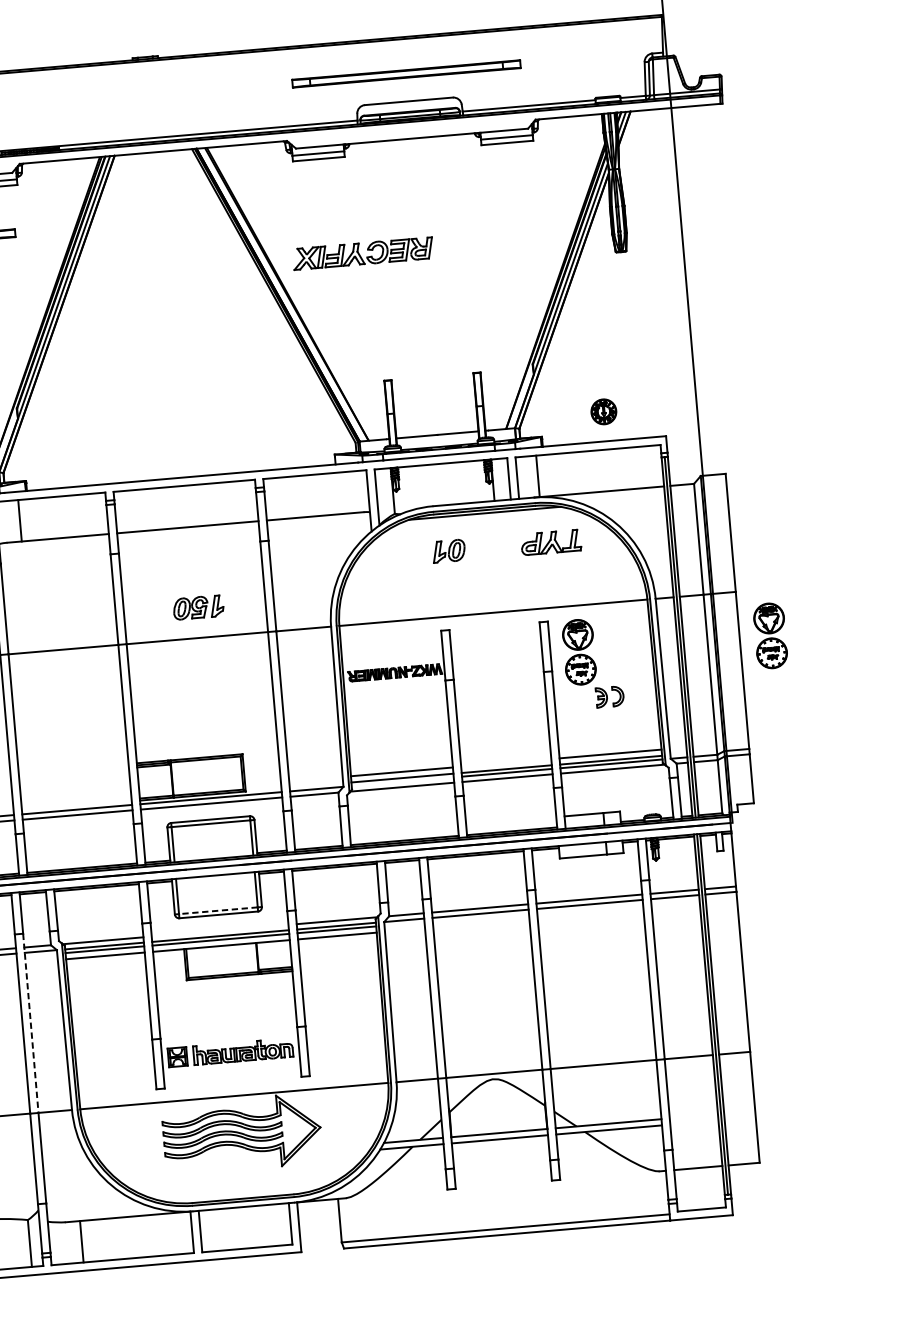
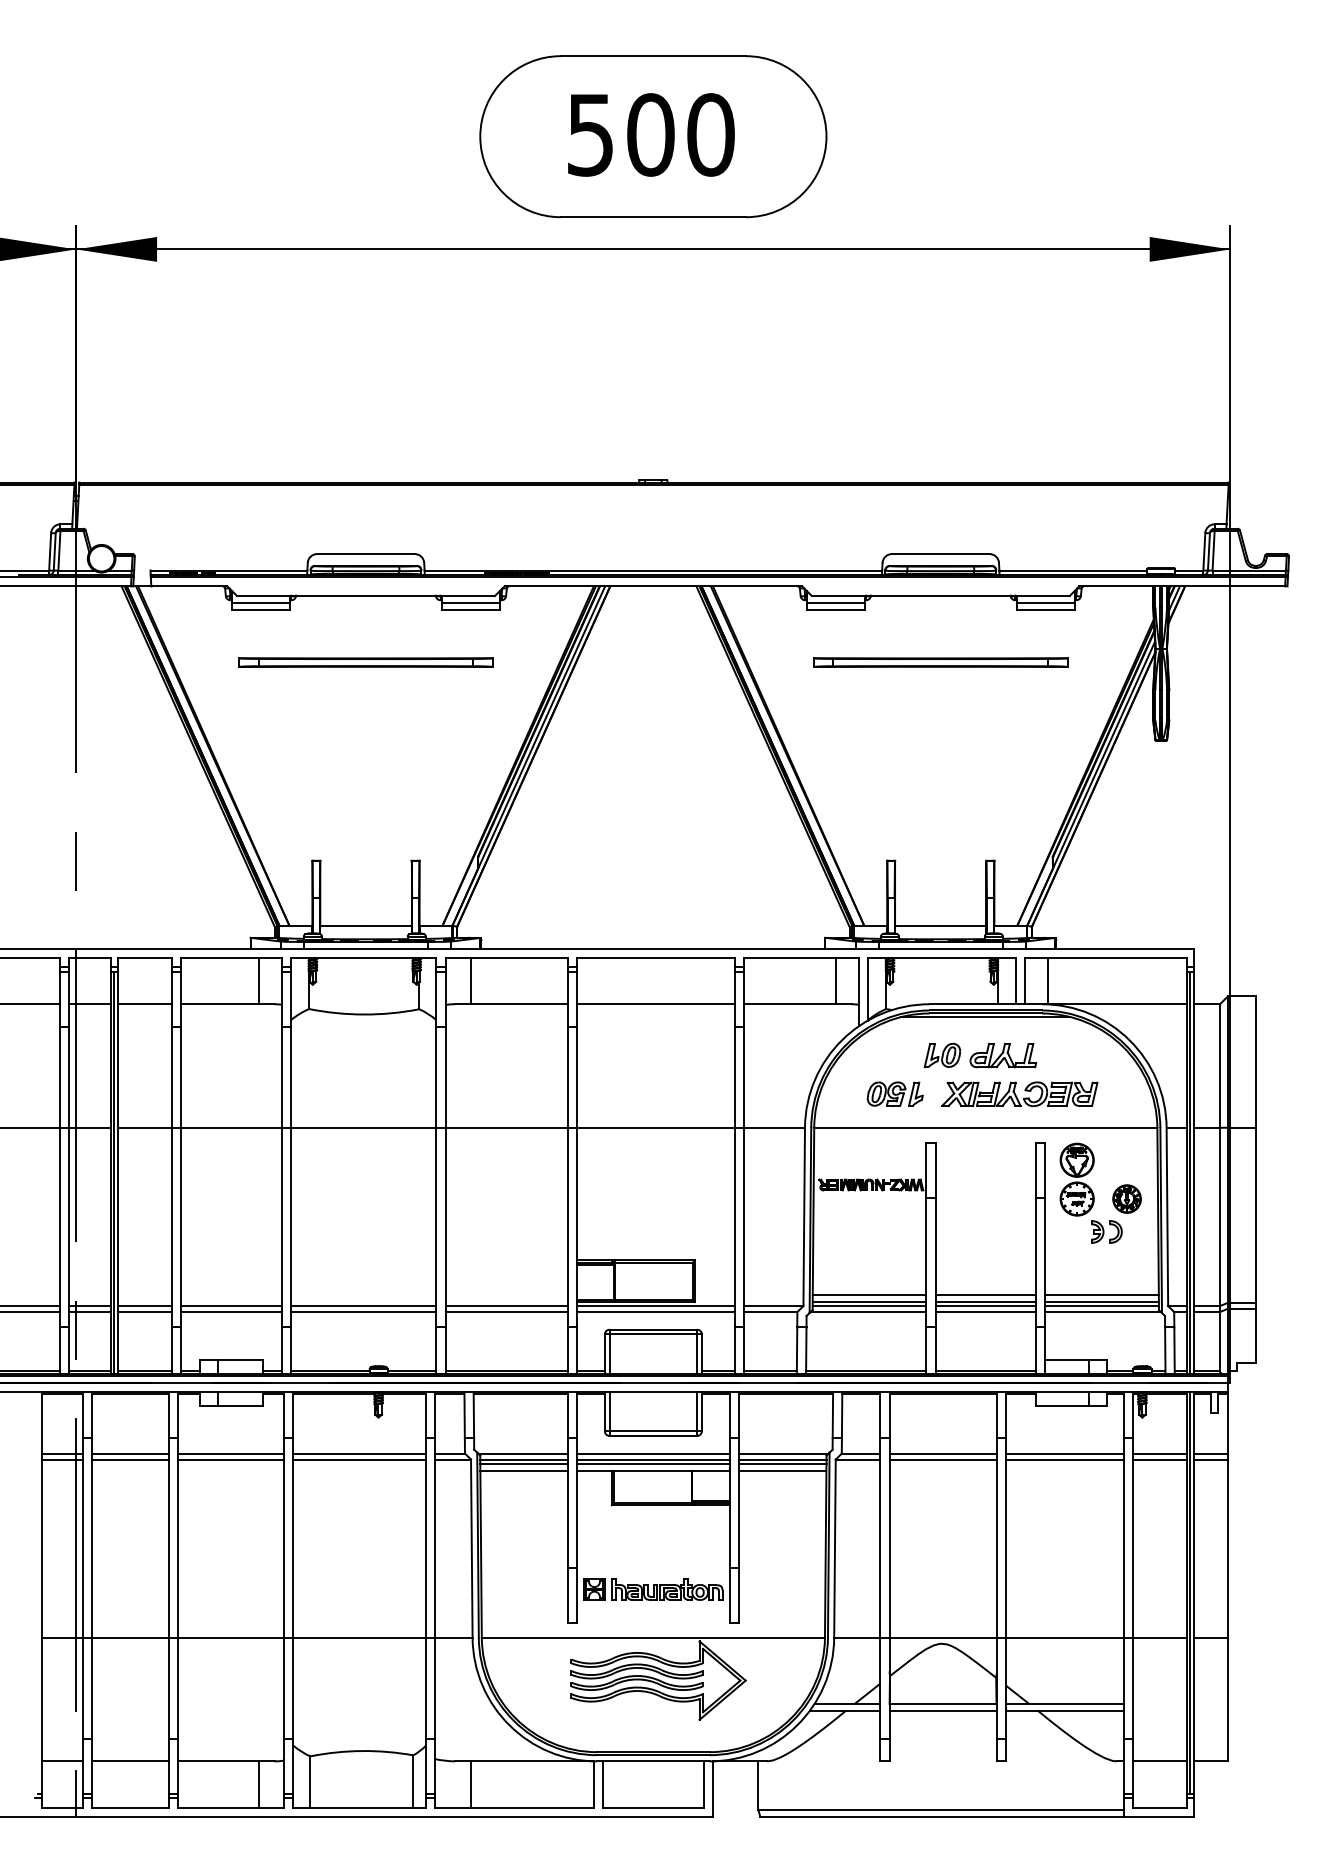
part: (406, 73) -> (940, 662), moved
part: (362, 253) -> (1019, 1093), moved
part: (603, 411) -> (1126, 1198), moved
line: (347, 493) -> (835, 981), added
part: (551, 542) -> (1003, 1055), moved
part: (197, 607) -> (894, 1093), moved
part: (769, 635) -> (1289, 1179), removed
line: (506, 763) -> (985, 1295), added
line: (402, 782) -> (869, 1306), added
line: (218, 910) -> (653, 1431), dashed -> solid
line: (220, 930) -> (653, 1453), added
line: (31, 1023) -> (435, 1538), dashed -> solid

